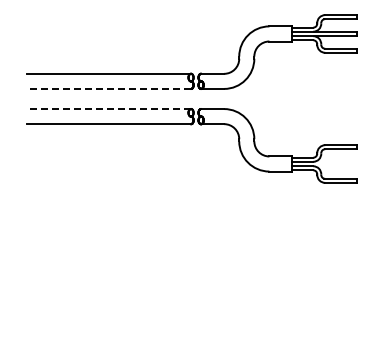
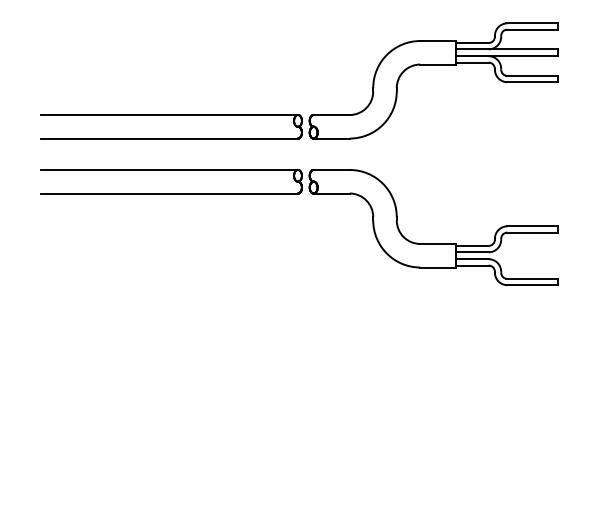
line: (108, 88) -> (169, 137), dashed -> solid
line: (108, 109) -> (169, 170), dashed -> solid

